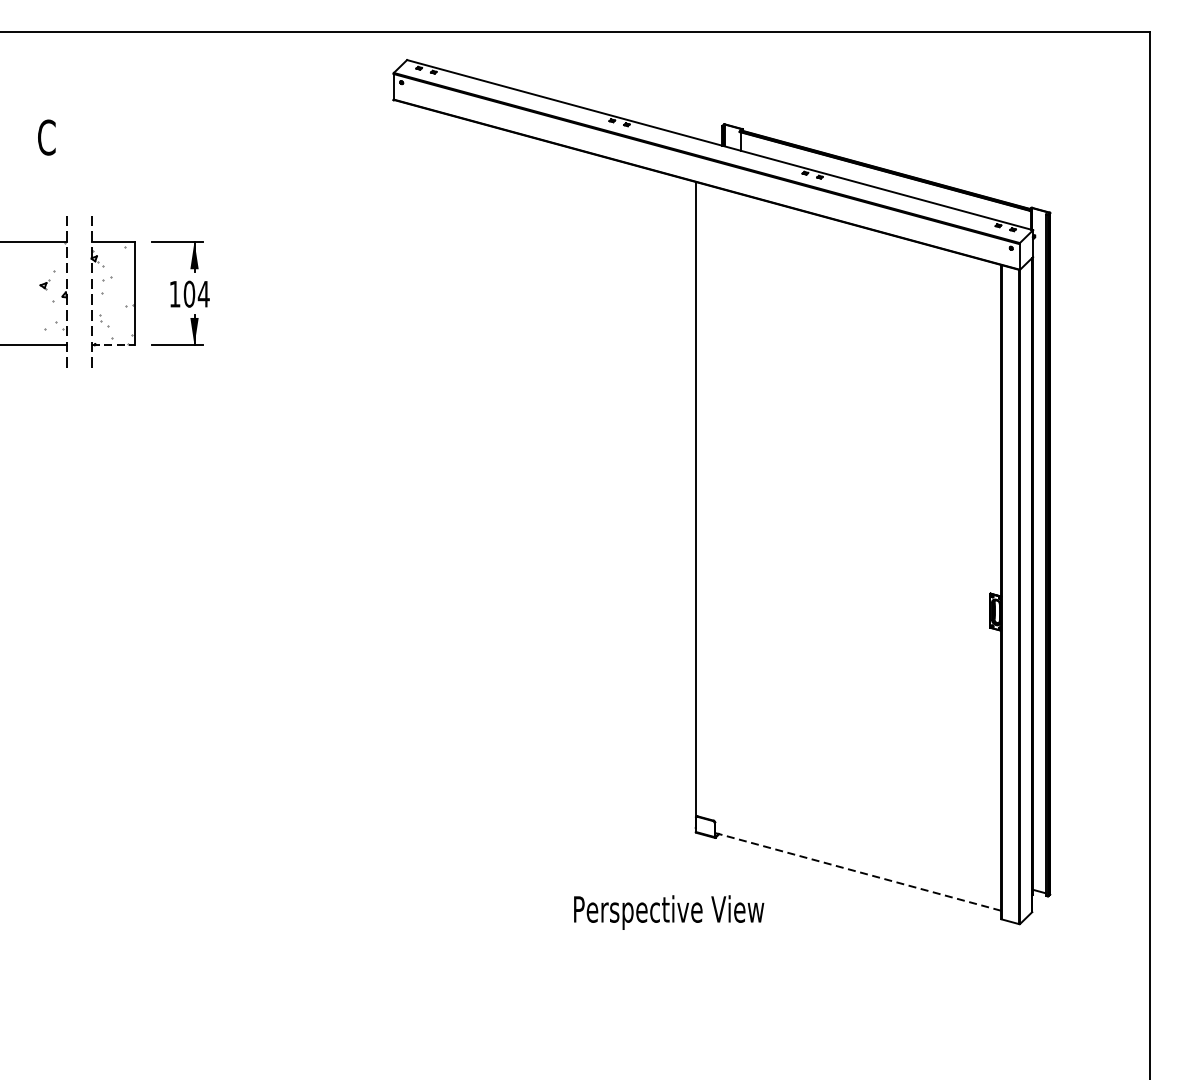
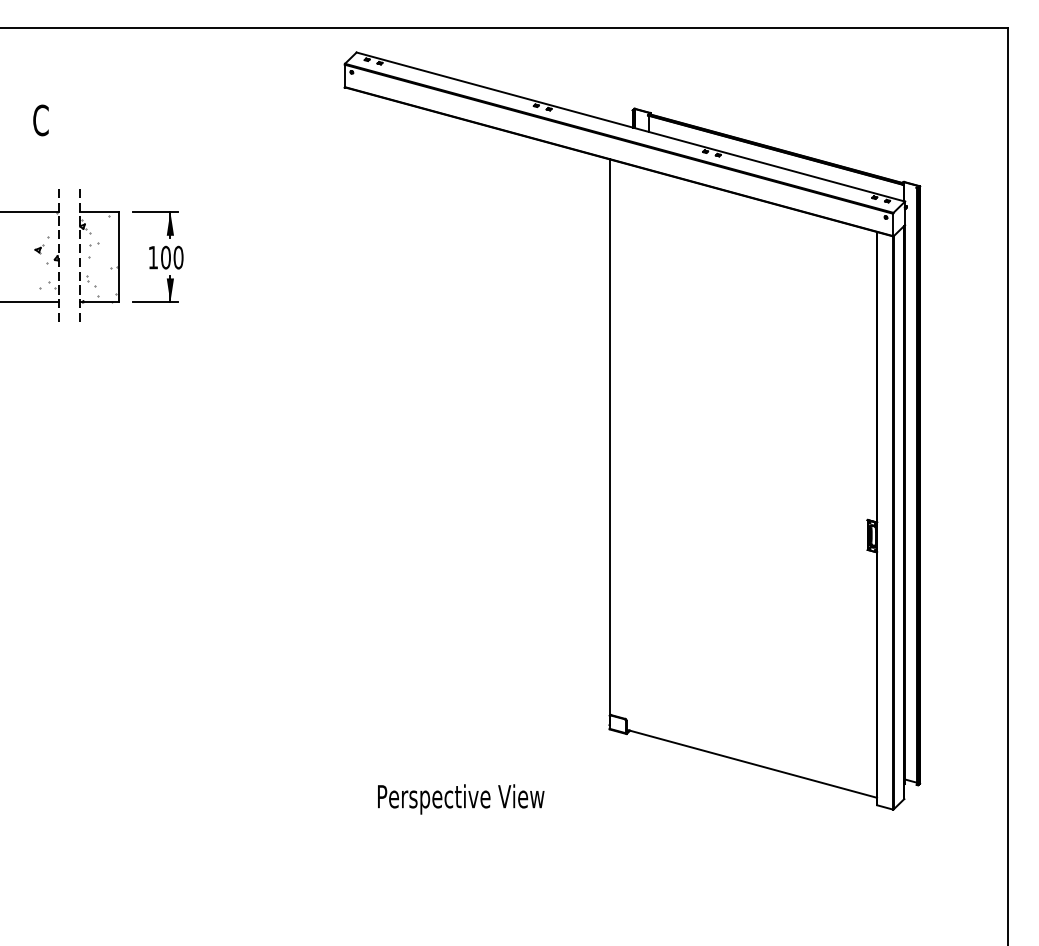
text: (203, 294) -> (178, 257), 104 -> 100
line: (113, 345) -> (99, 302), dashed -> solid
line: (857, 871) -> (751, 763), dashed -> solid
text: (669, 912) -> (461, 799), moved

